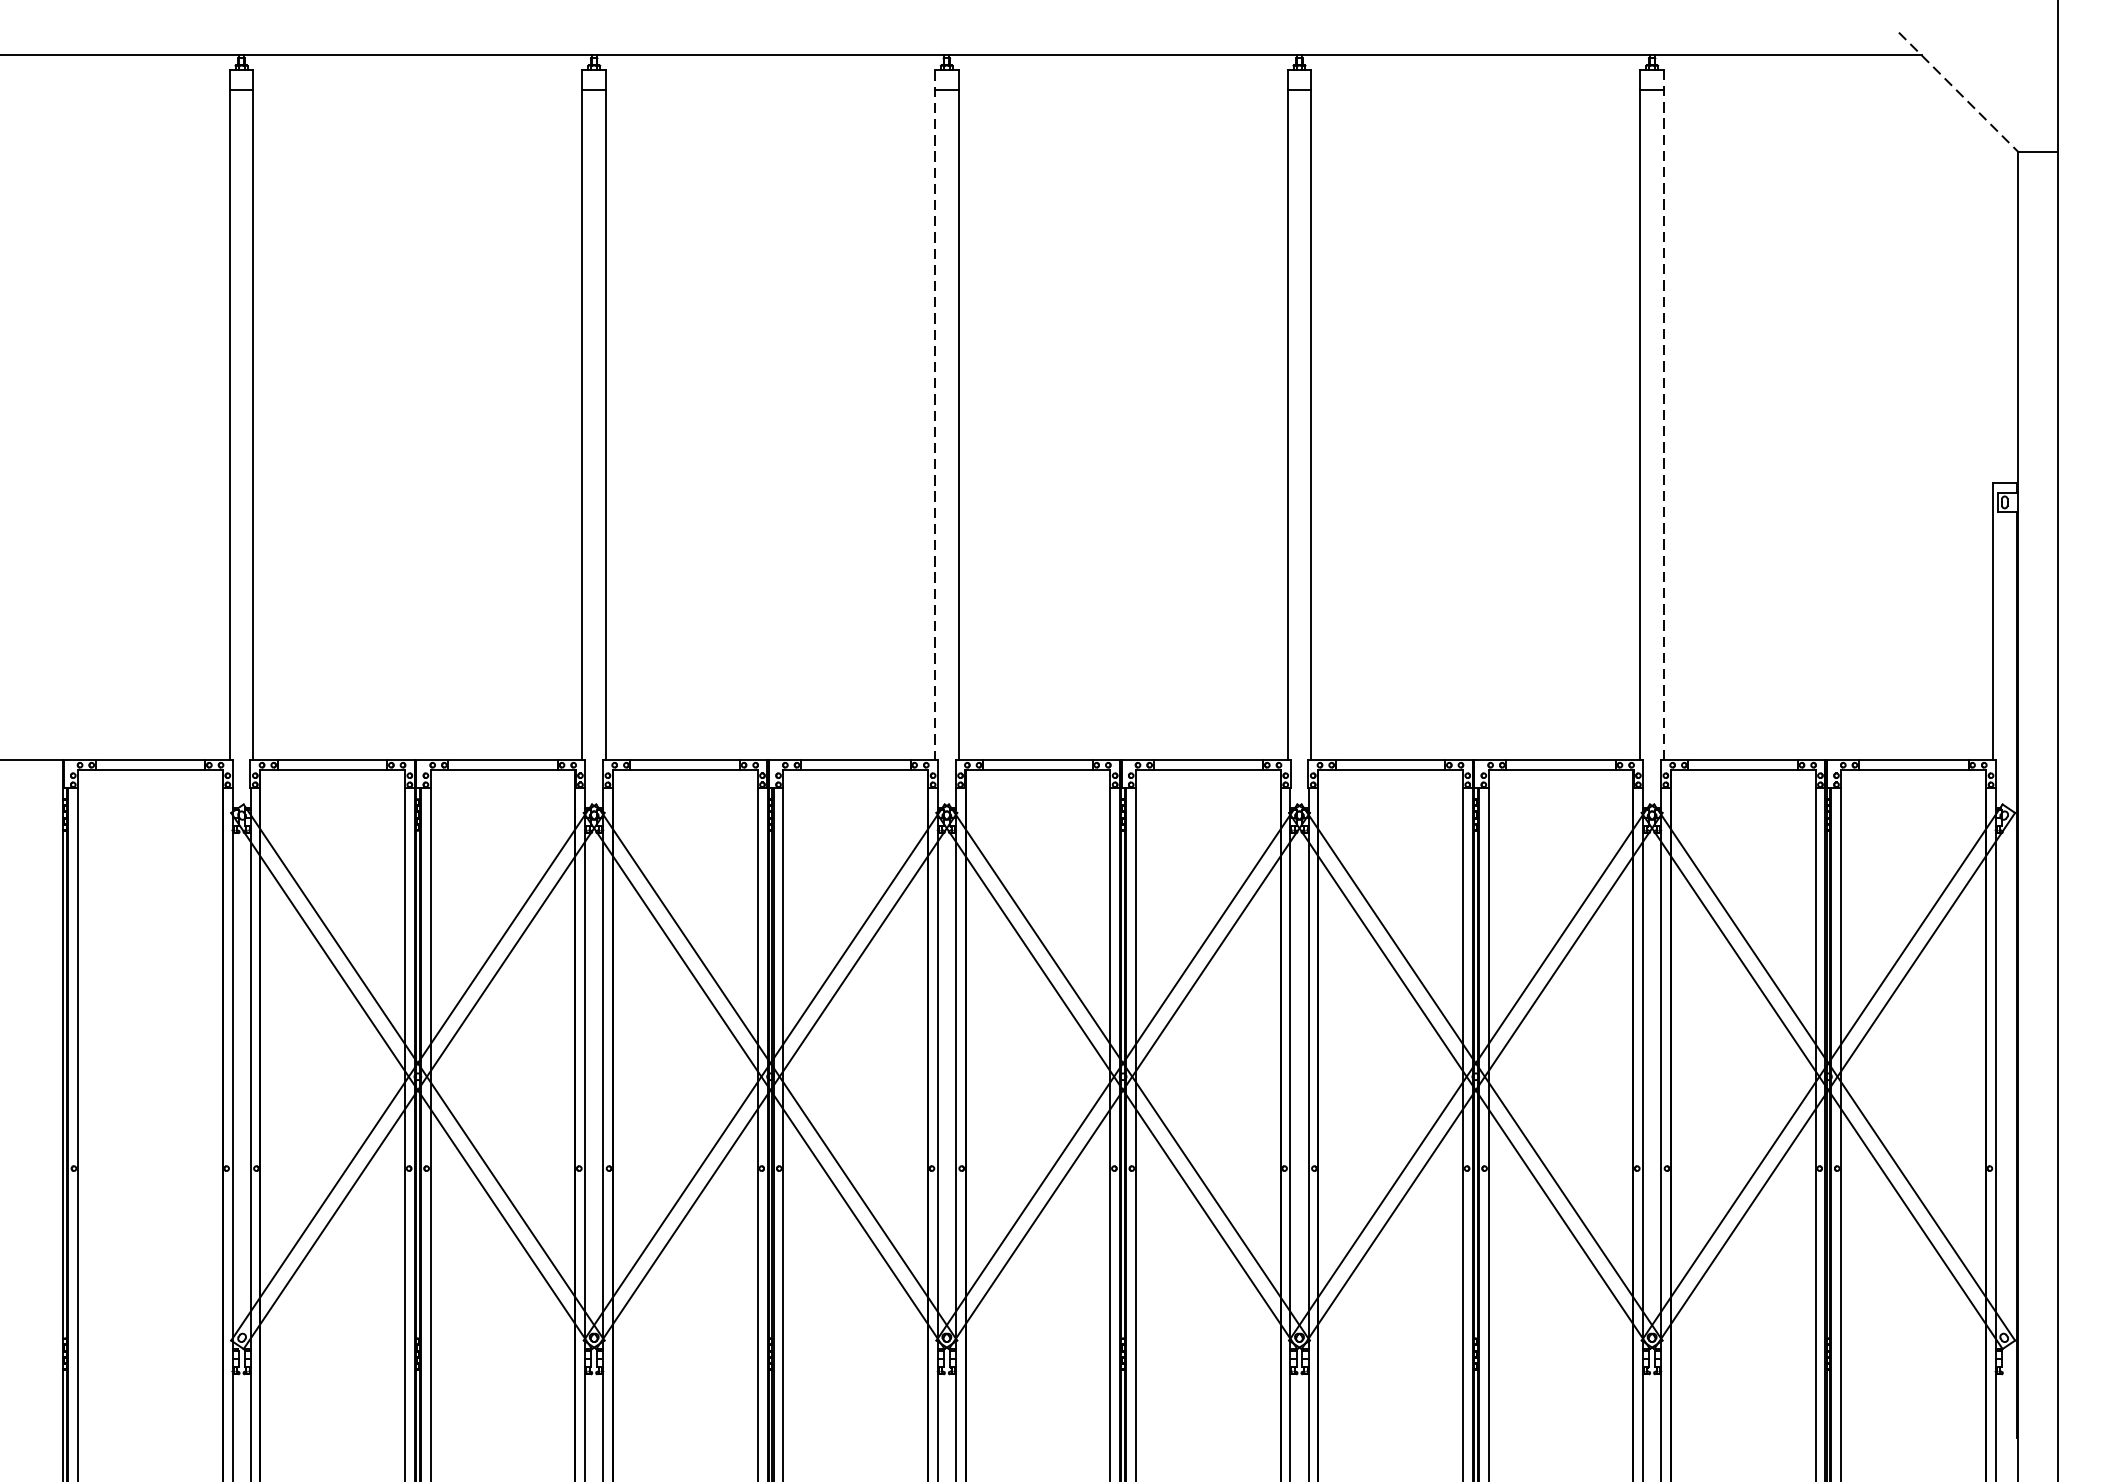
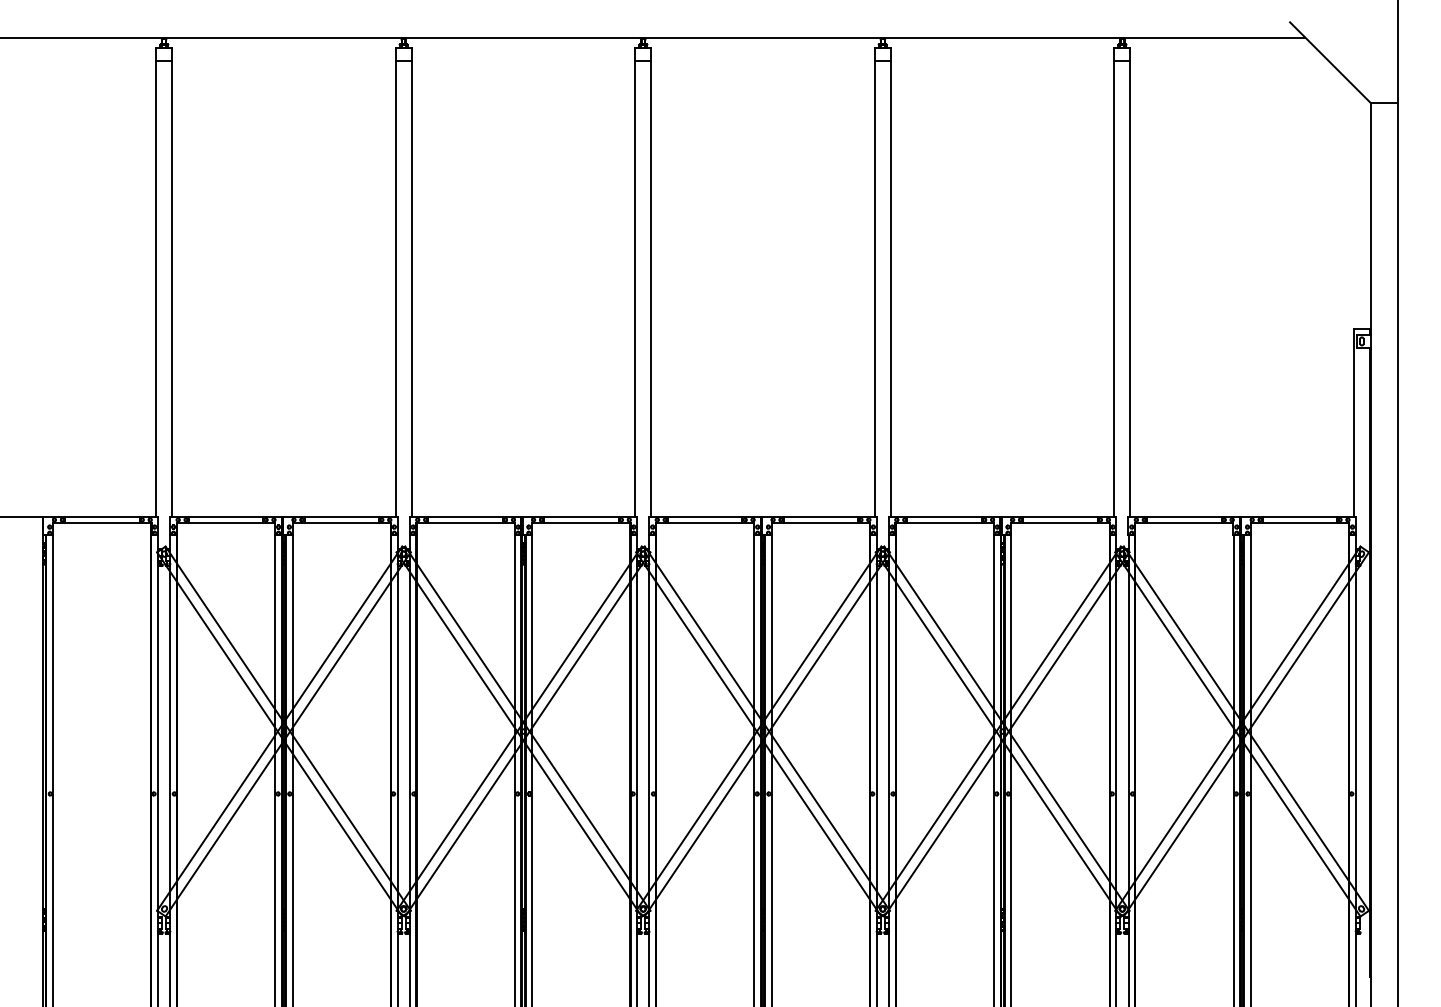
line: (1958, 93) -> (1330, 63), dashed -> solid
line: (1664, 414) -> (1130, 281), dashed -> solid
line: (935, 415) -> (635, 282), dashed -> solid

